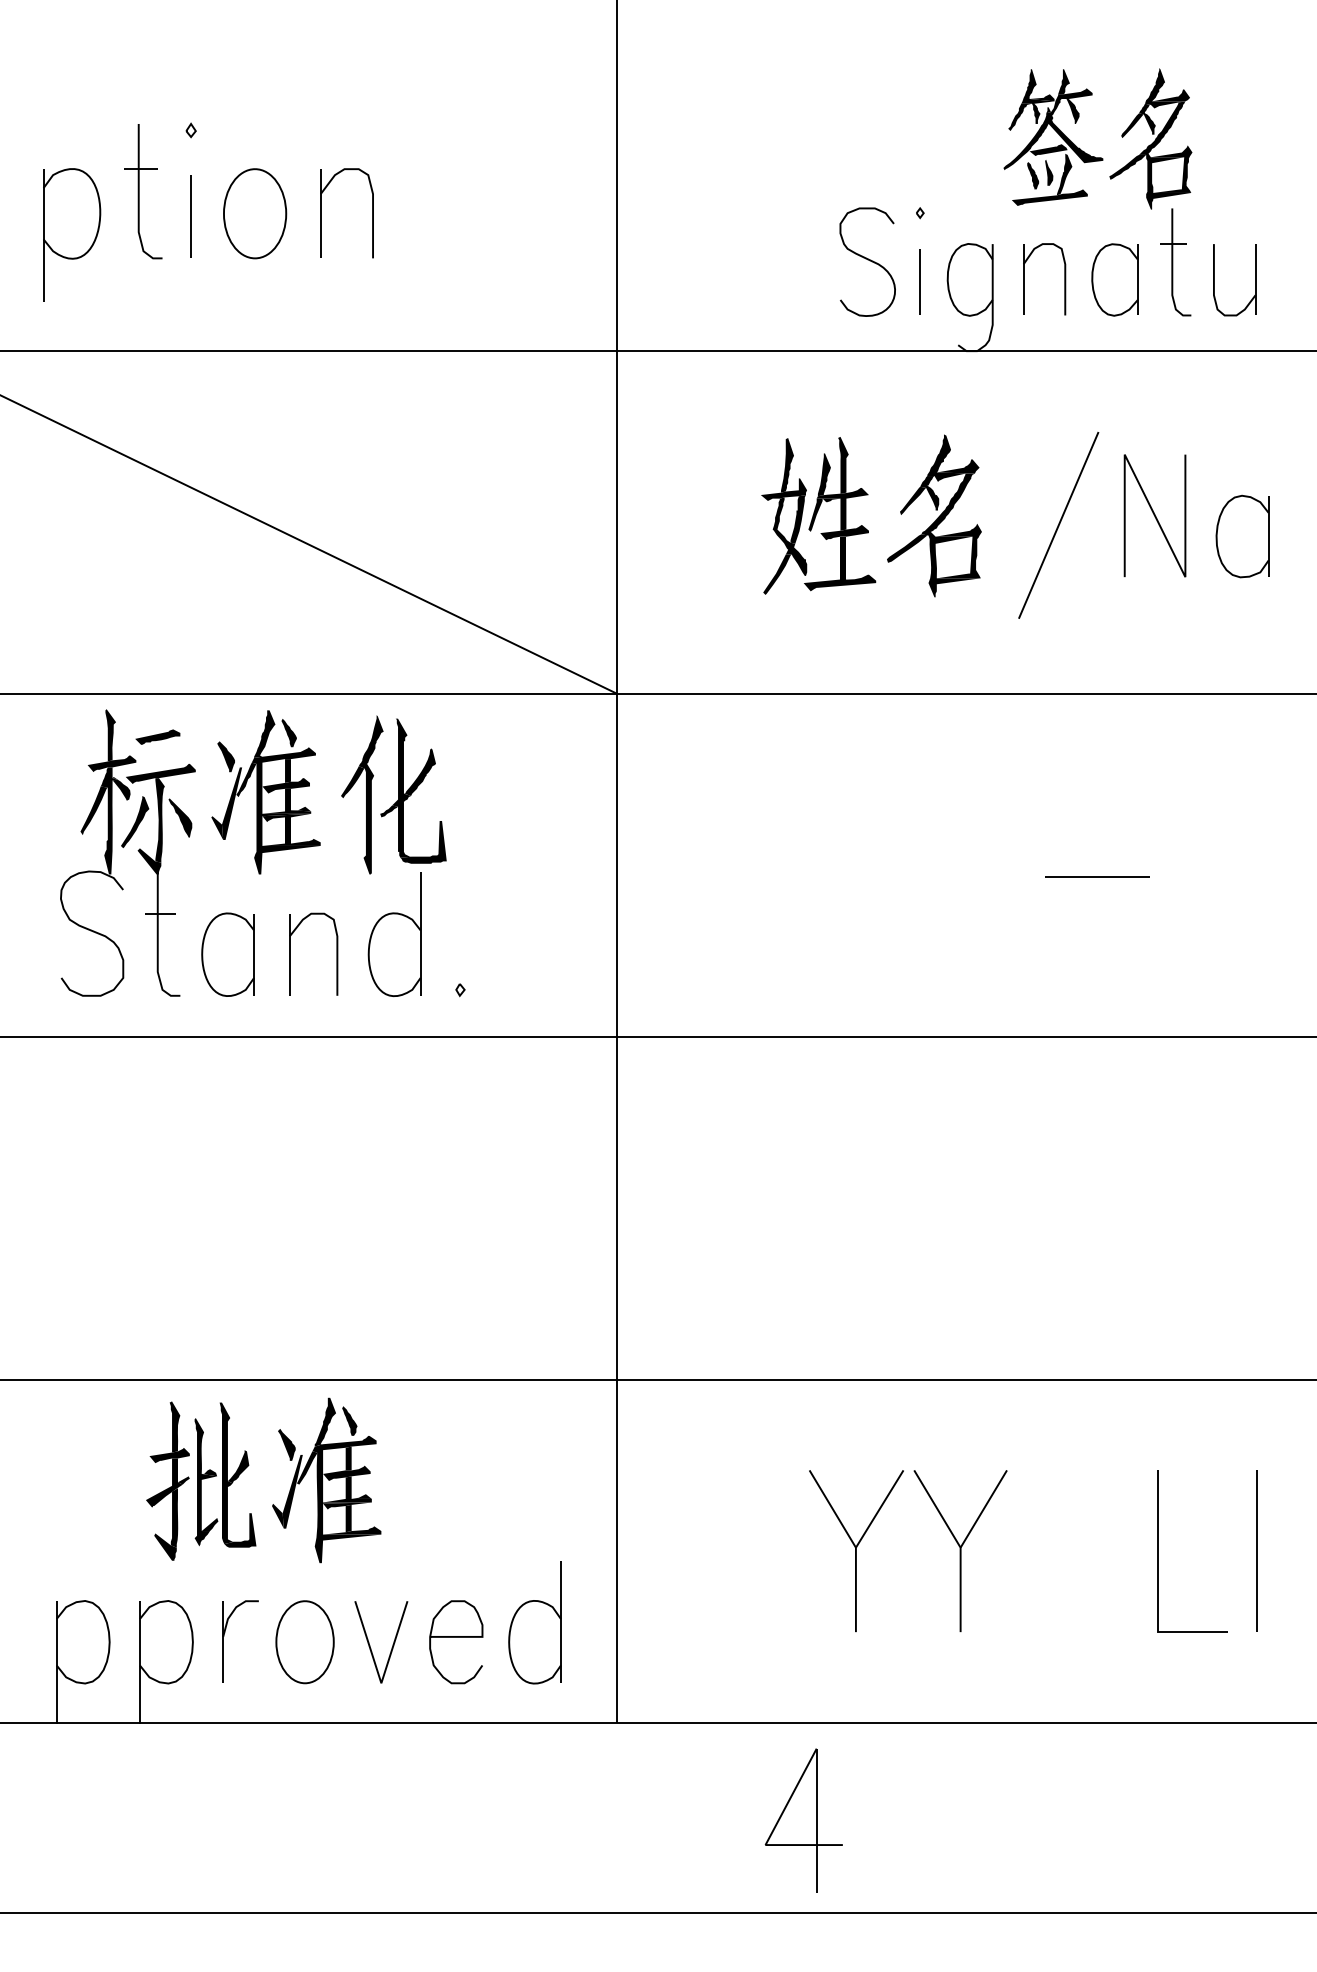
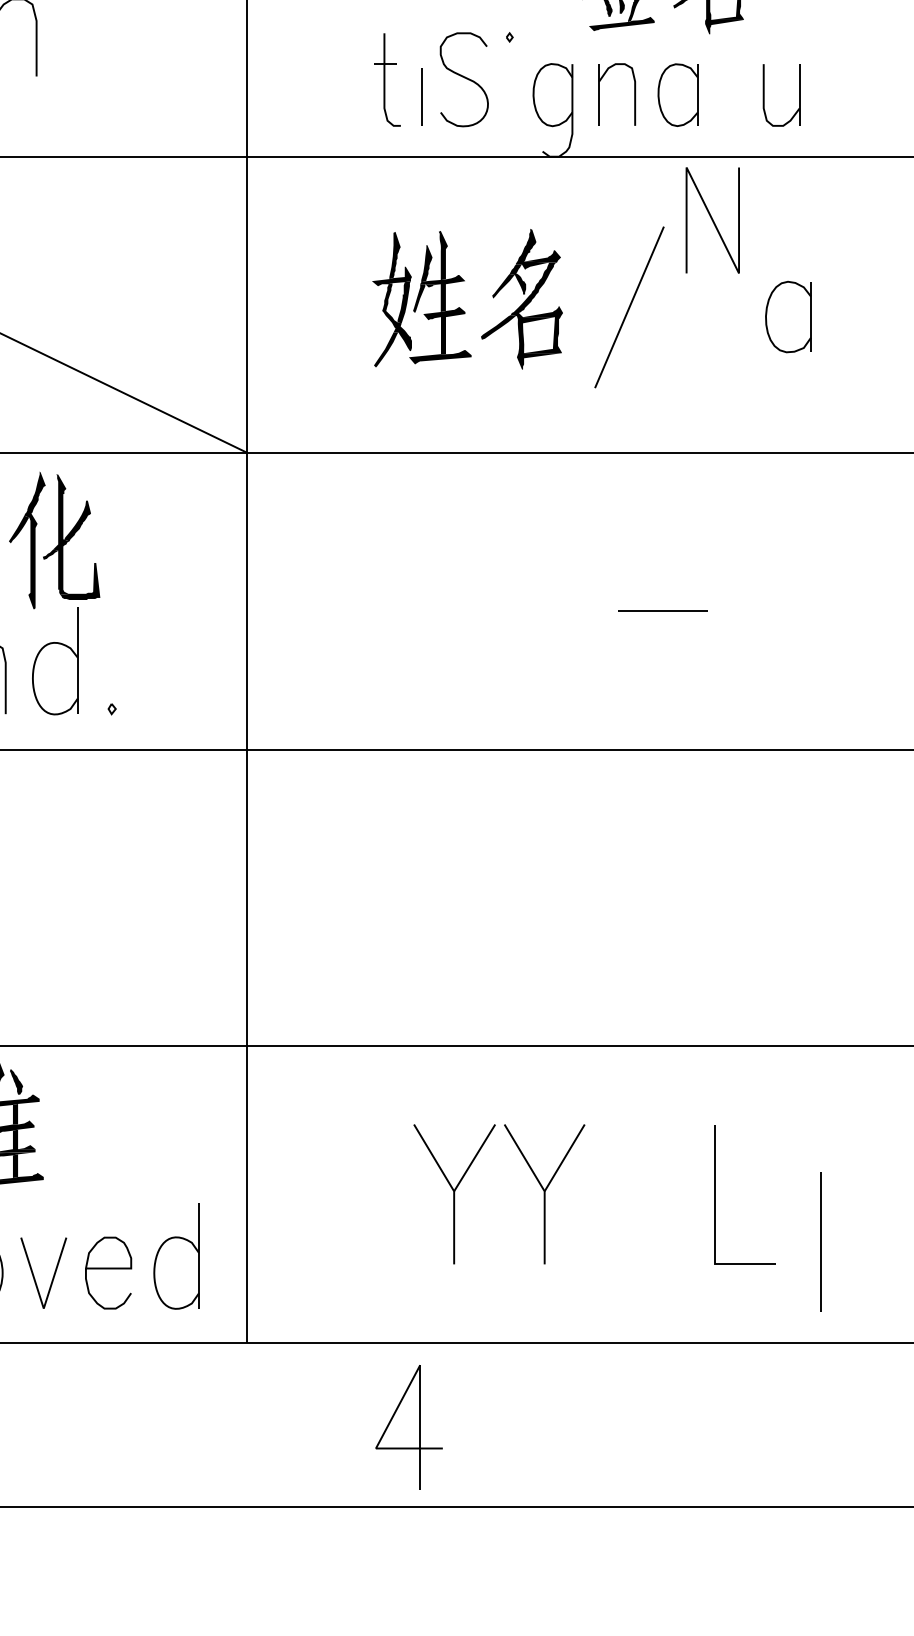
part: (1175, 262) -> (387, 80), moved
line: (919, 281) -> (421, 96), moved
line: (1154, 515) -> (712, 220), moved
line: (1256, 1550) -> (820, 1241), moved

